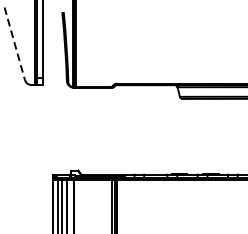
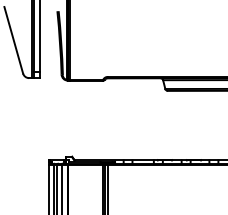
line: (14, 43) -> (13, 40), dashed -> solid

